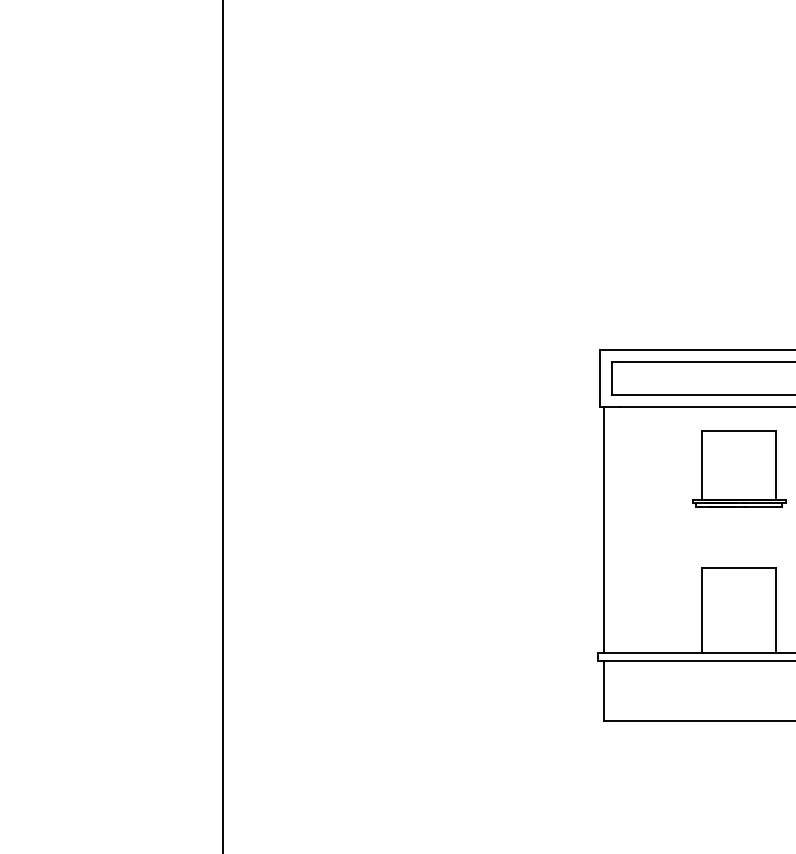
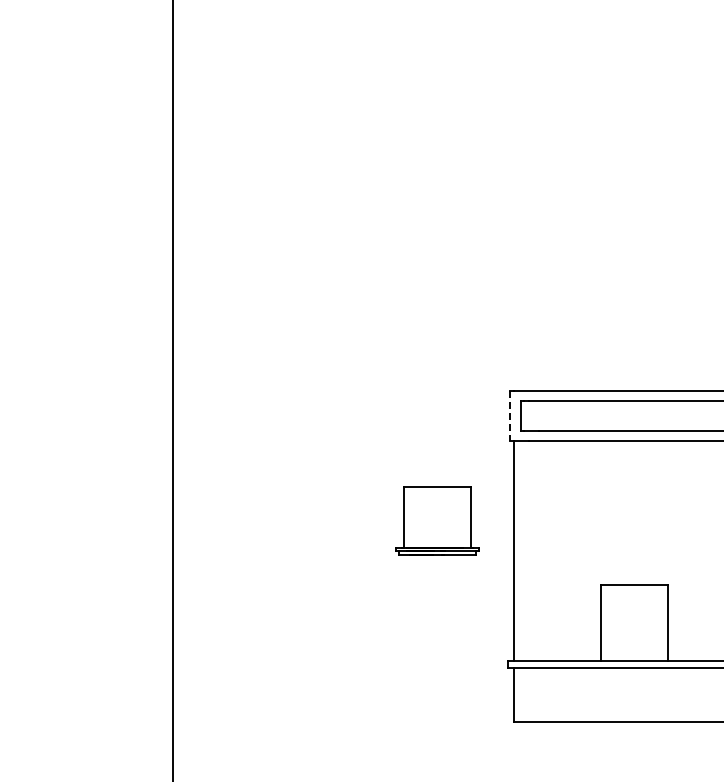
line: (600, 378) -> (510, 416), solid -> dashed
part: (739, 468) -> (437, 520), moved

